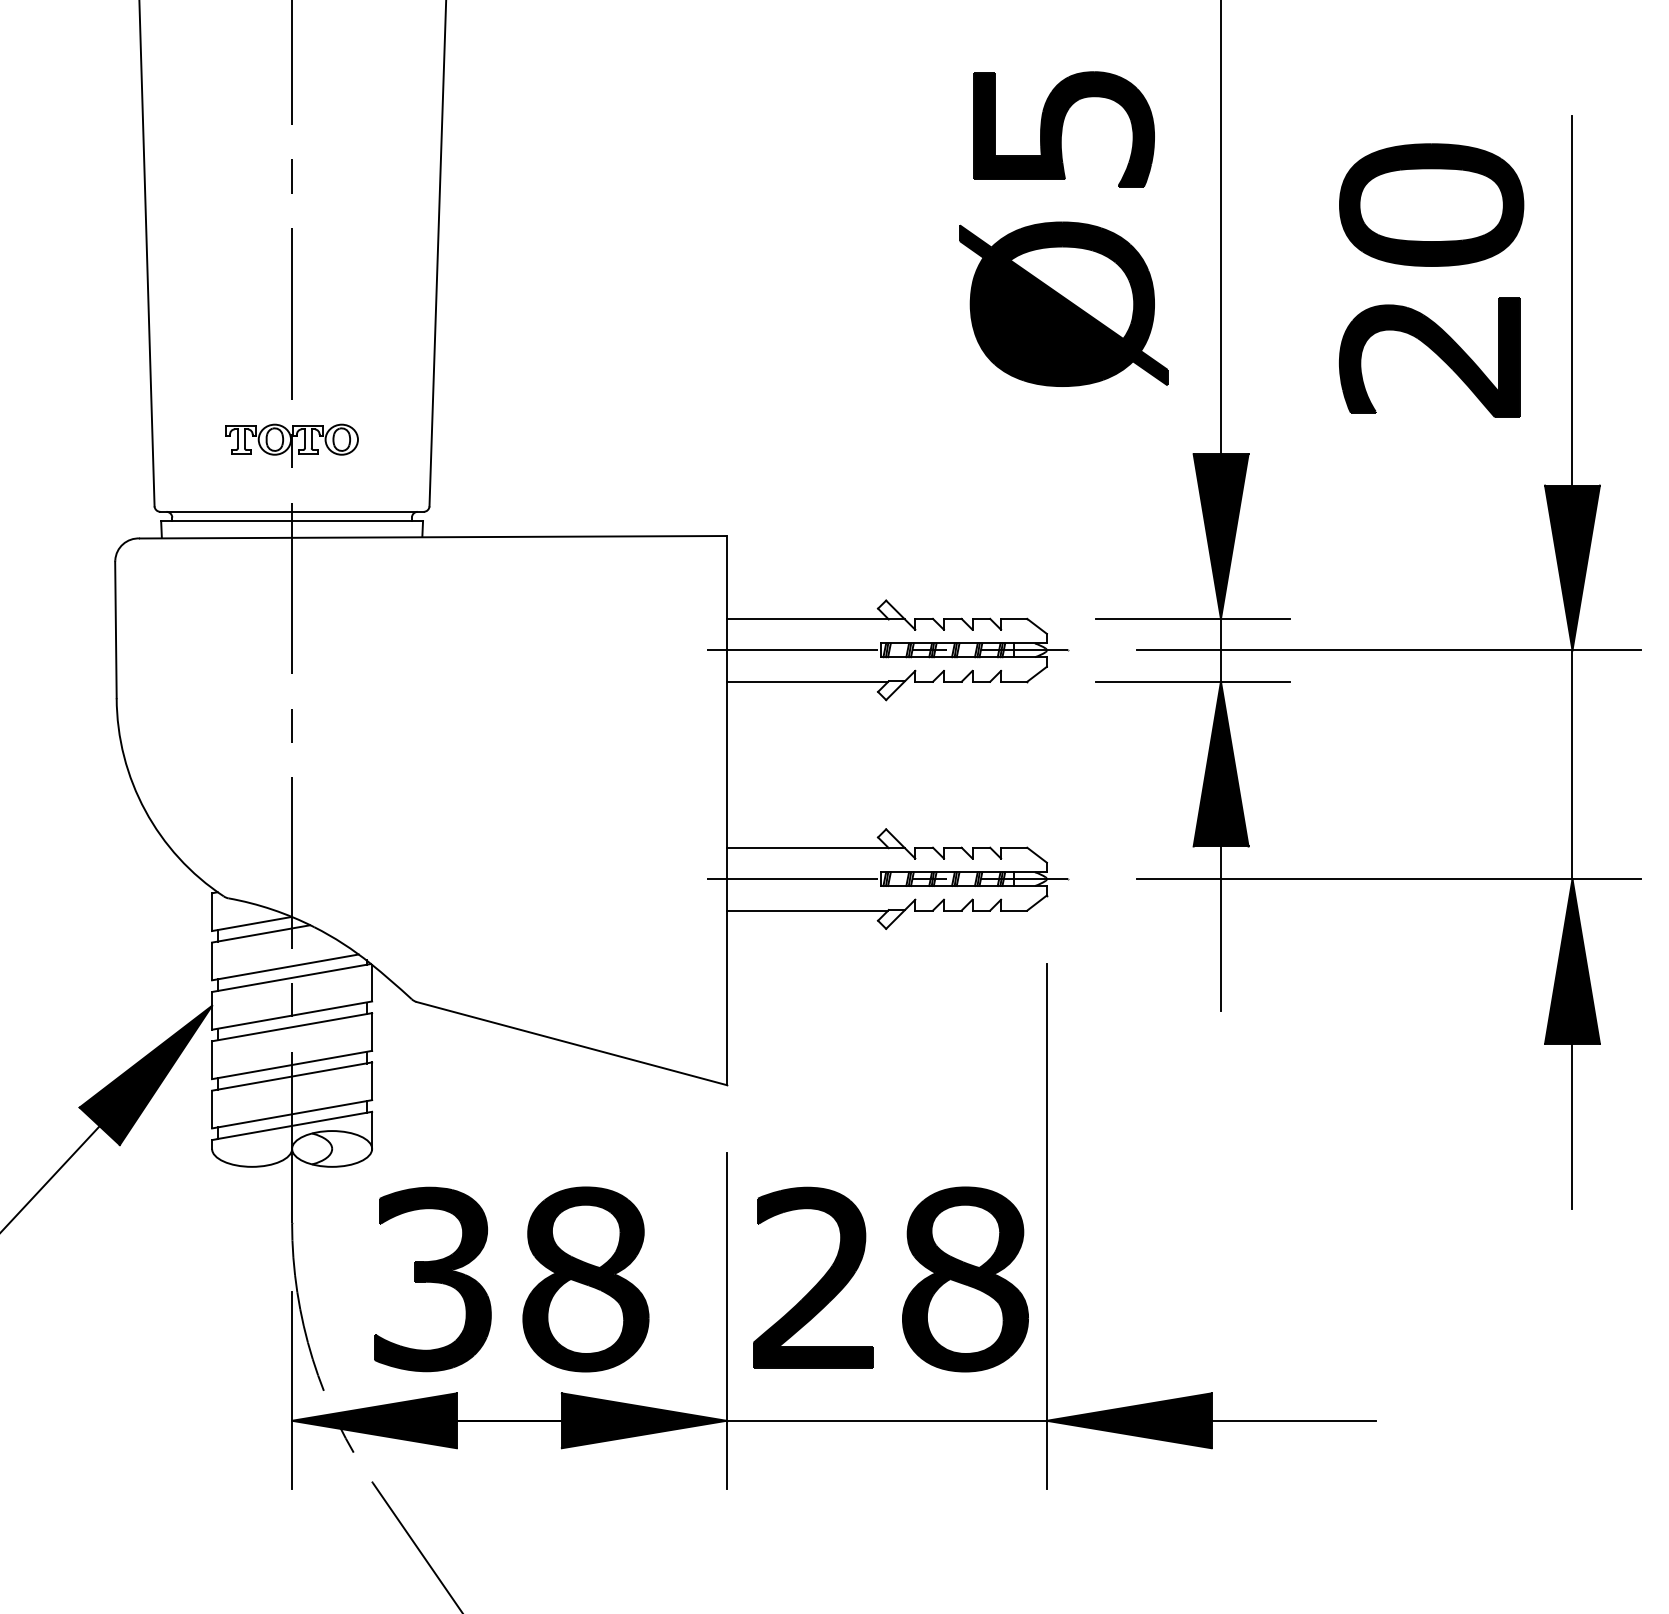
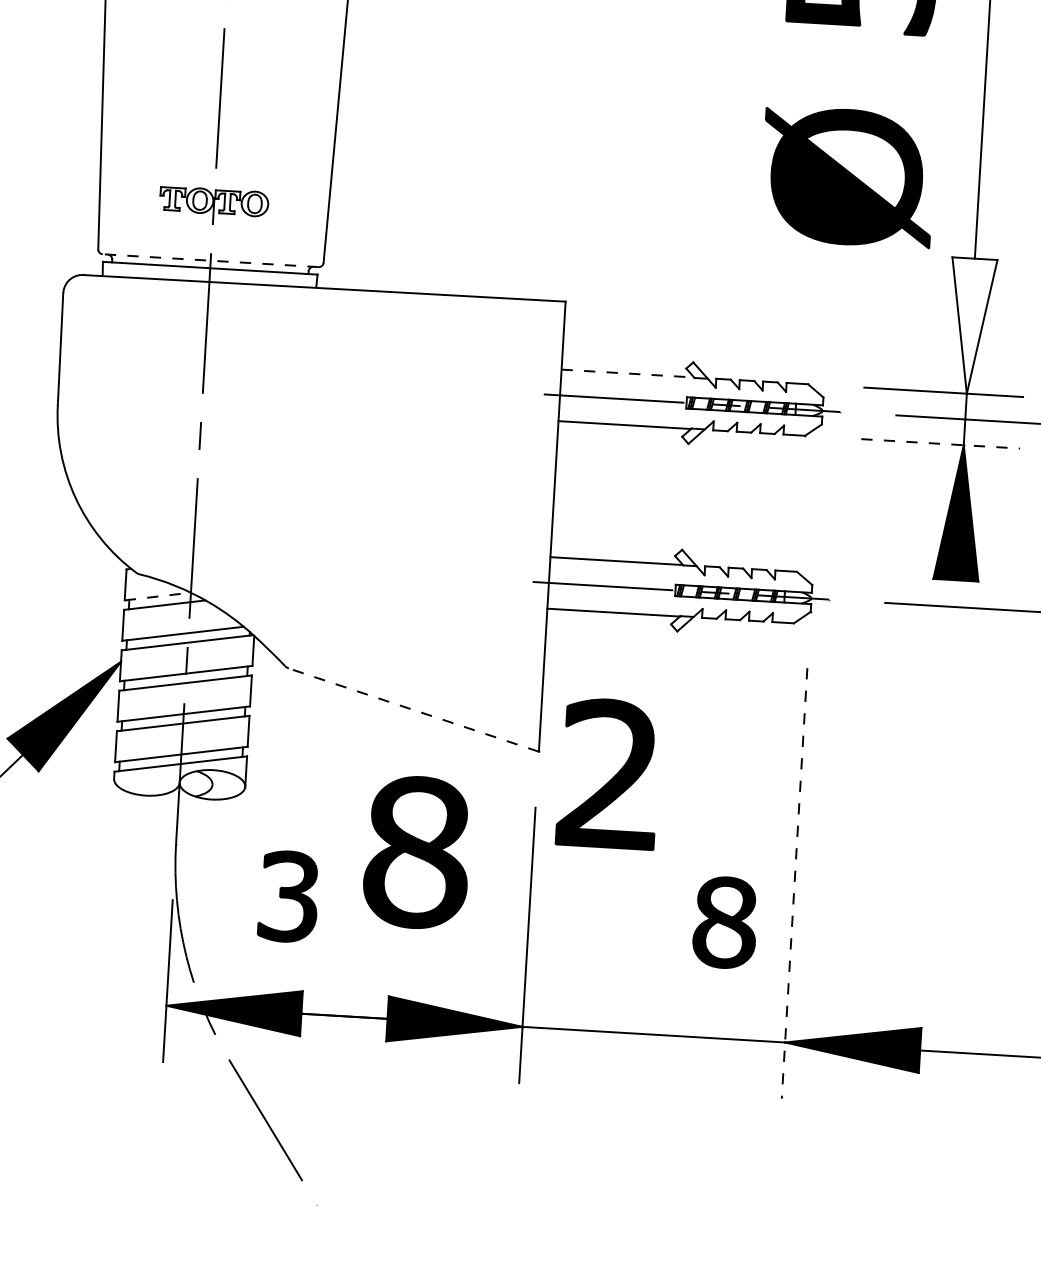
part: (1063, 303) -> (847, 176), moved
line: (292, 511) -> (211, 260), solid -> dashed
fill: (1220, 536) -> (970, 326), removed
line: (807, 618) -> (627, 373), solid -> dashed
line: (1192, 681) -> (940, 443), solid -> dashed
line: (252, 923) -> (158, 596), solid -> dashed
line: (1220, 928) -> (951, 647), removed
line: (571, 1043) -> (413, 710), solid -> dashed
line: (1046, 1226) -> (794, 883), solid -> dashed
part: (432, 1279) -> (288, 896), size x0.6
part: (585, 1279) -> (416, 852), moved
part: (965, 1279) -> (725, 922), size x0.6
part: (818, 1281) -> (613, 777), moved

